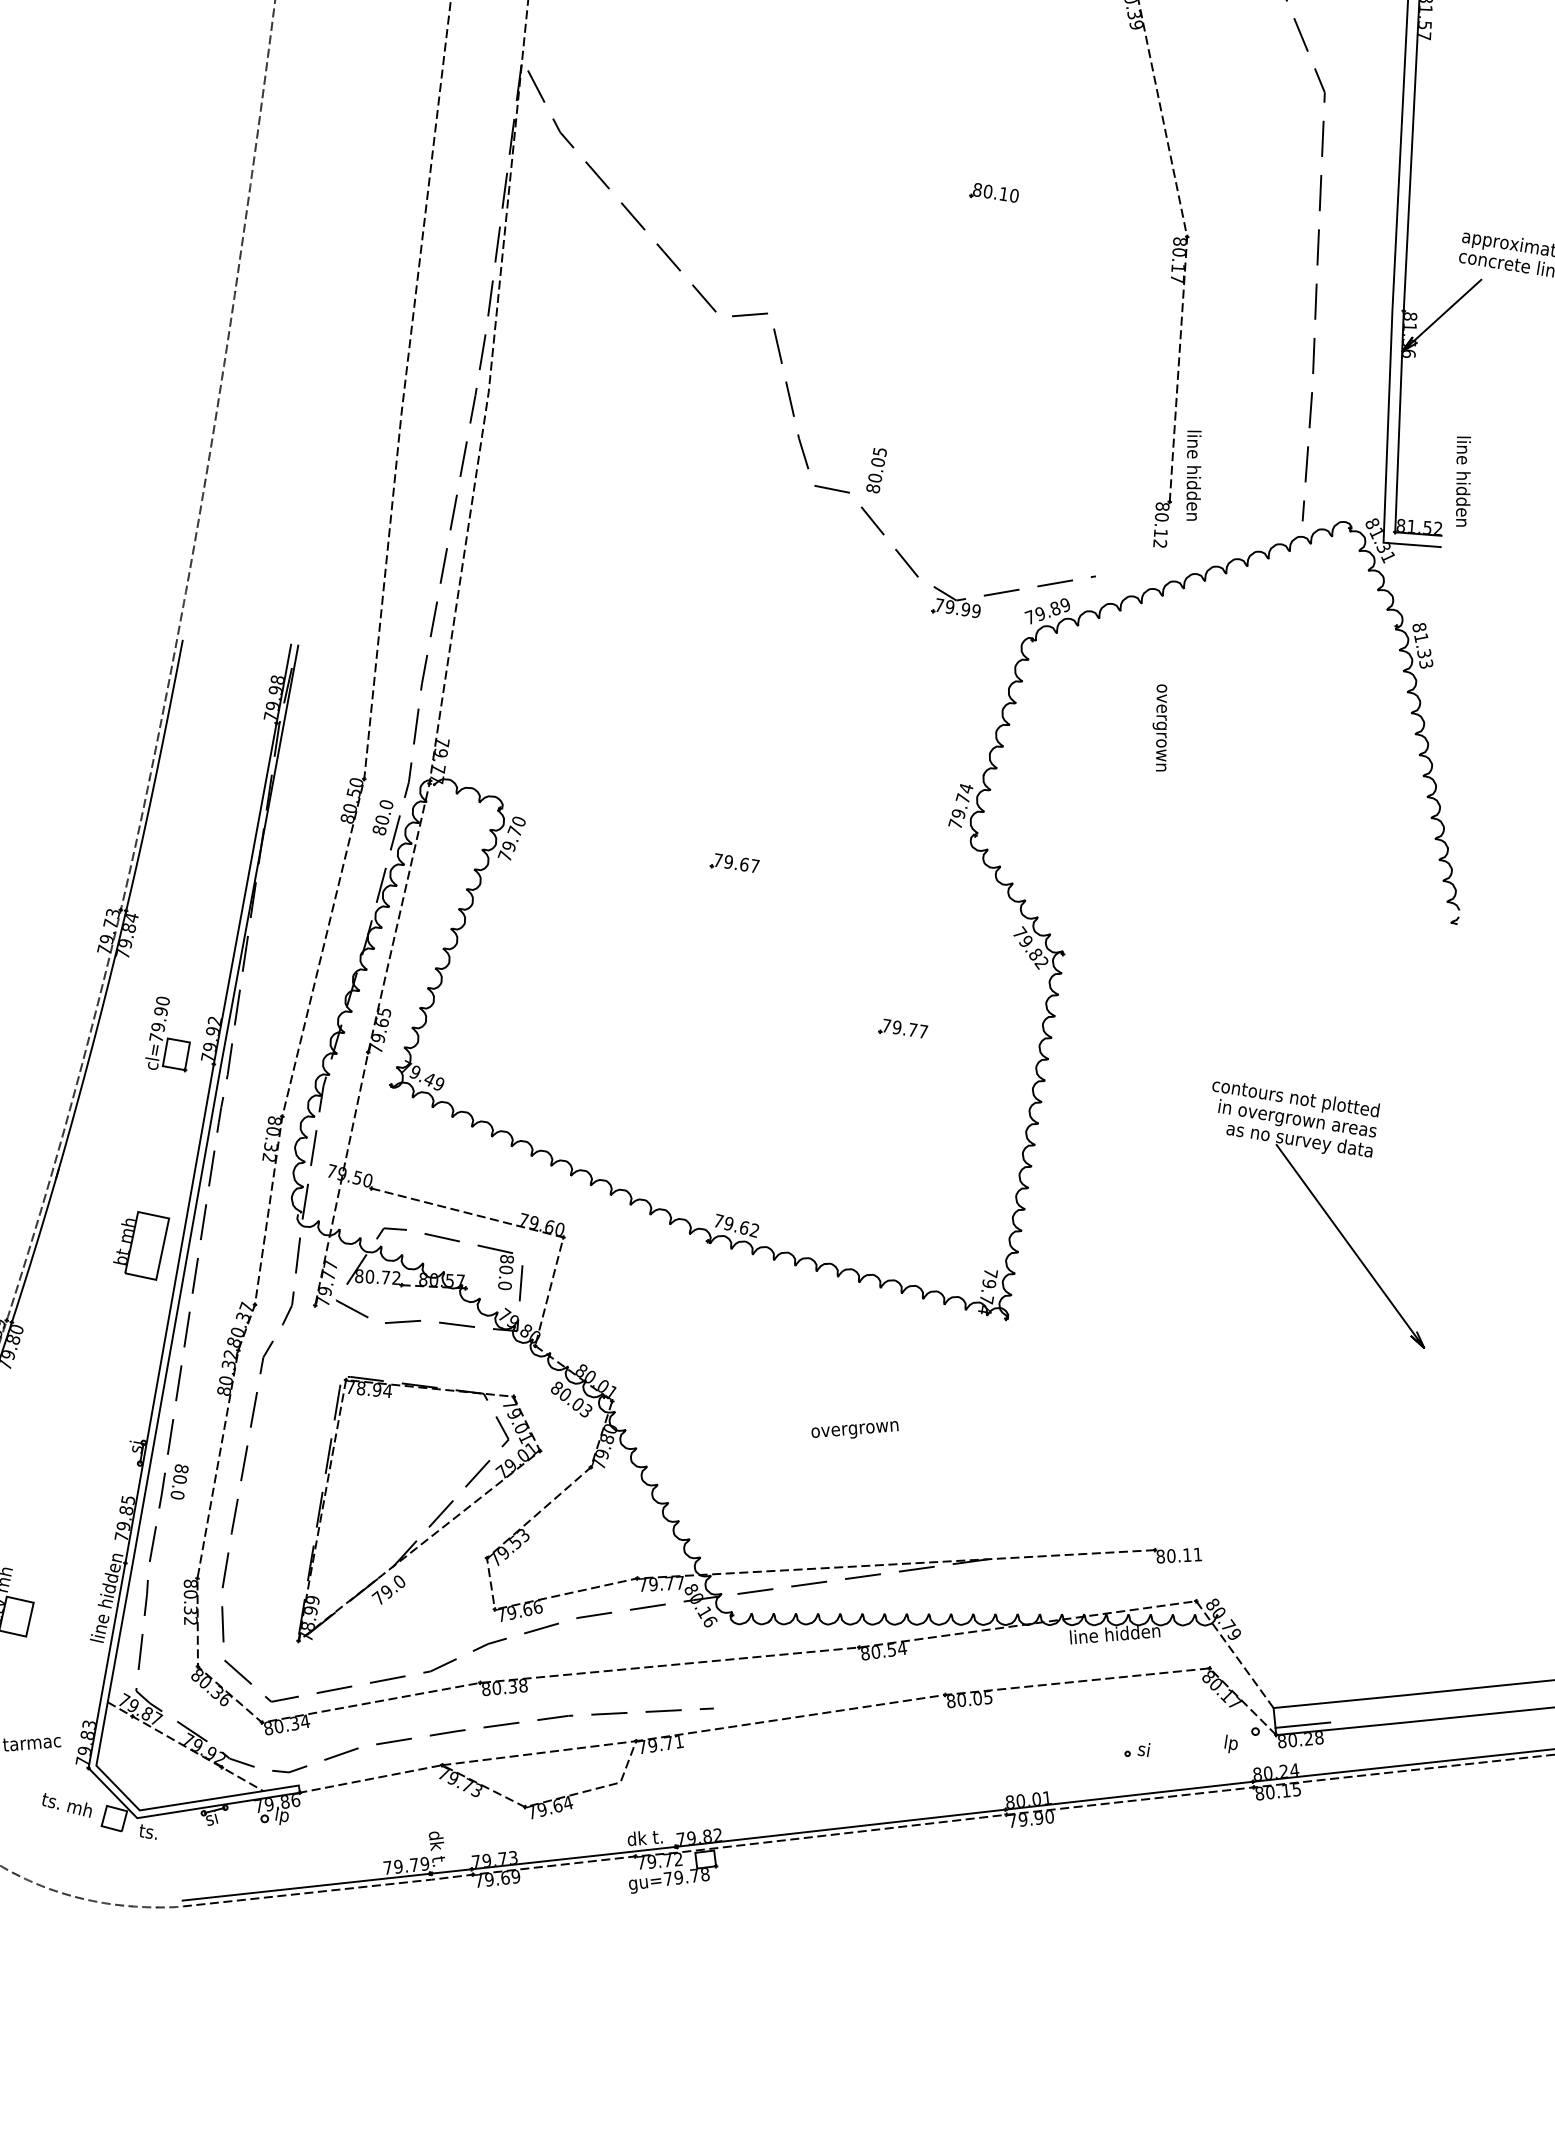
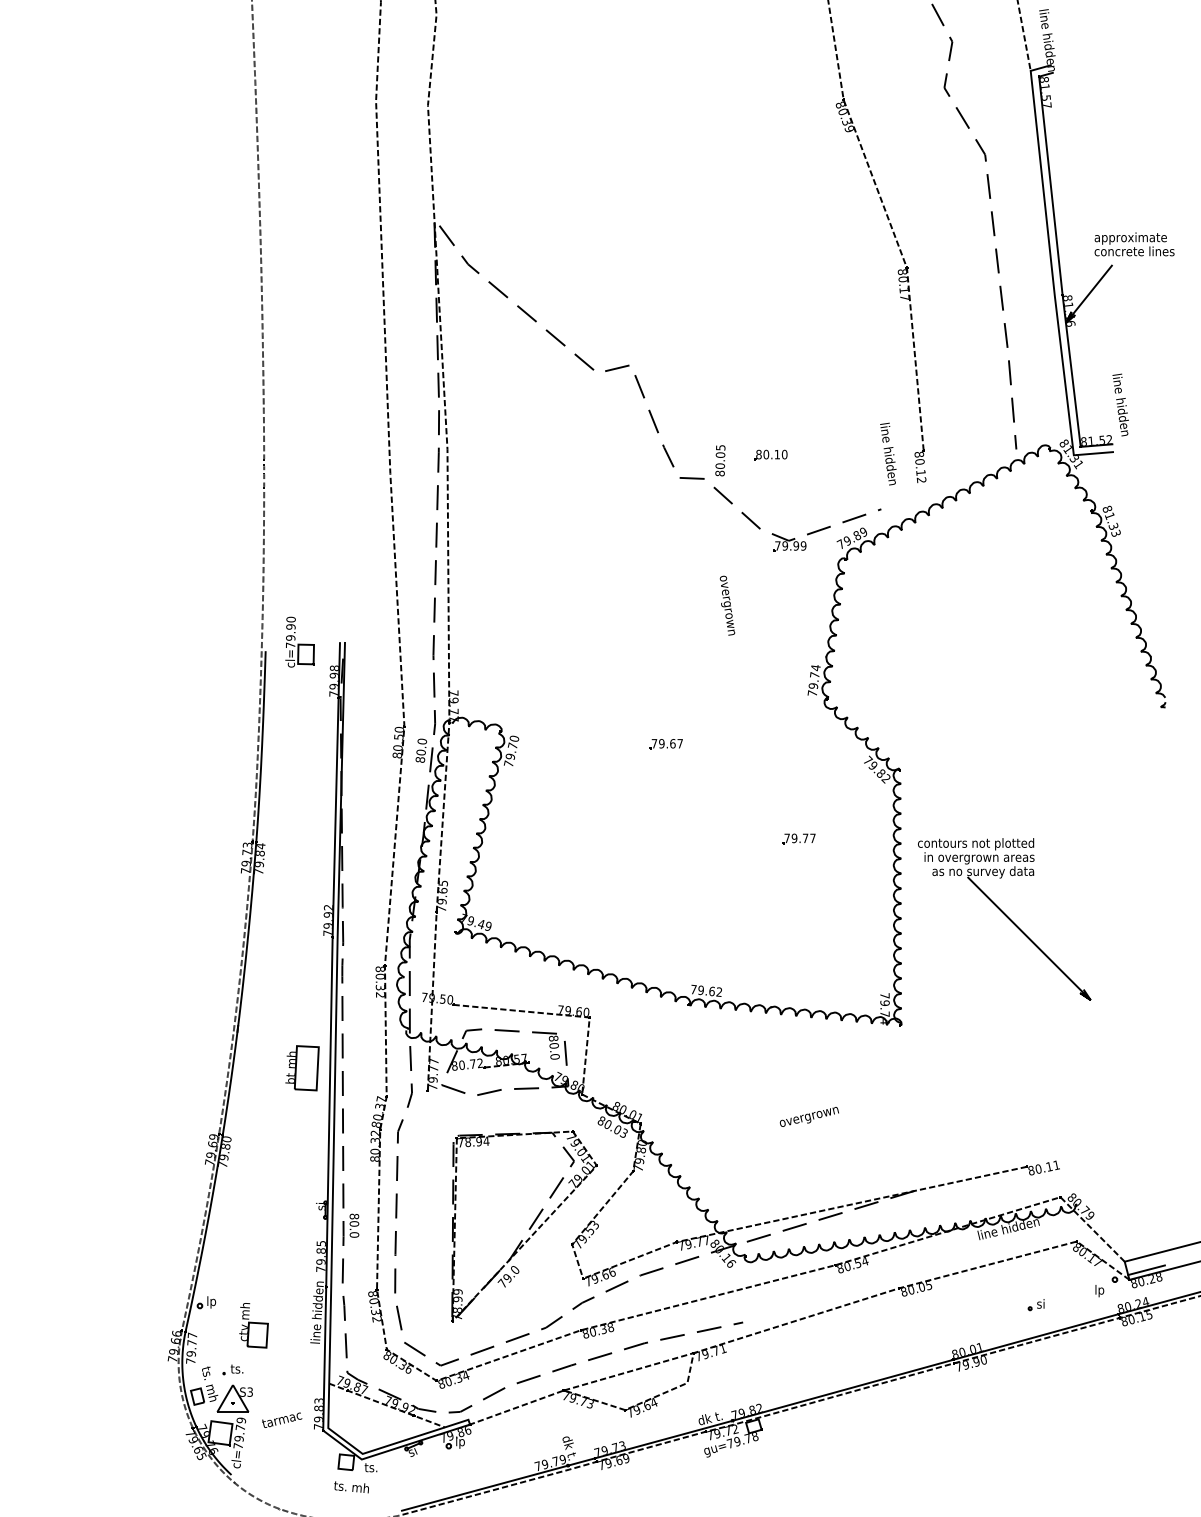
part: (994, 192) -> (770, 454), moved
text: (1192, 474) -> (888, 453), moved
text: (1161, 727) -> (727, 605), moved
part: (169, 1034) -> (299, 641), moved
part: (1319, 1213) -> (1004, 919), moved
text: (66, 1805) -> (351, 1487), moved

